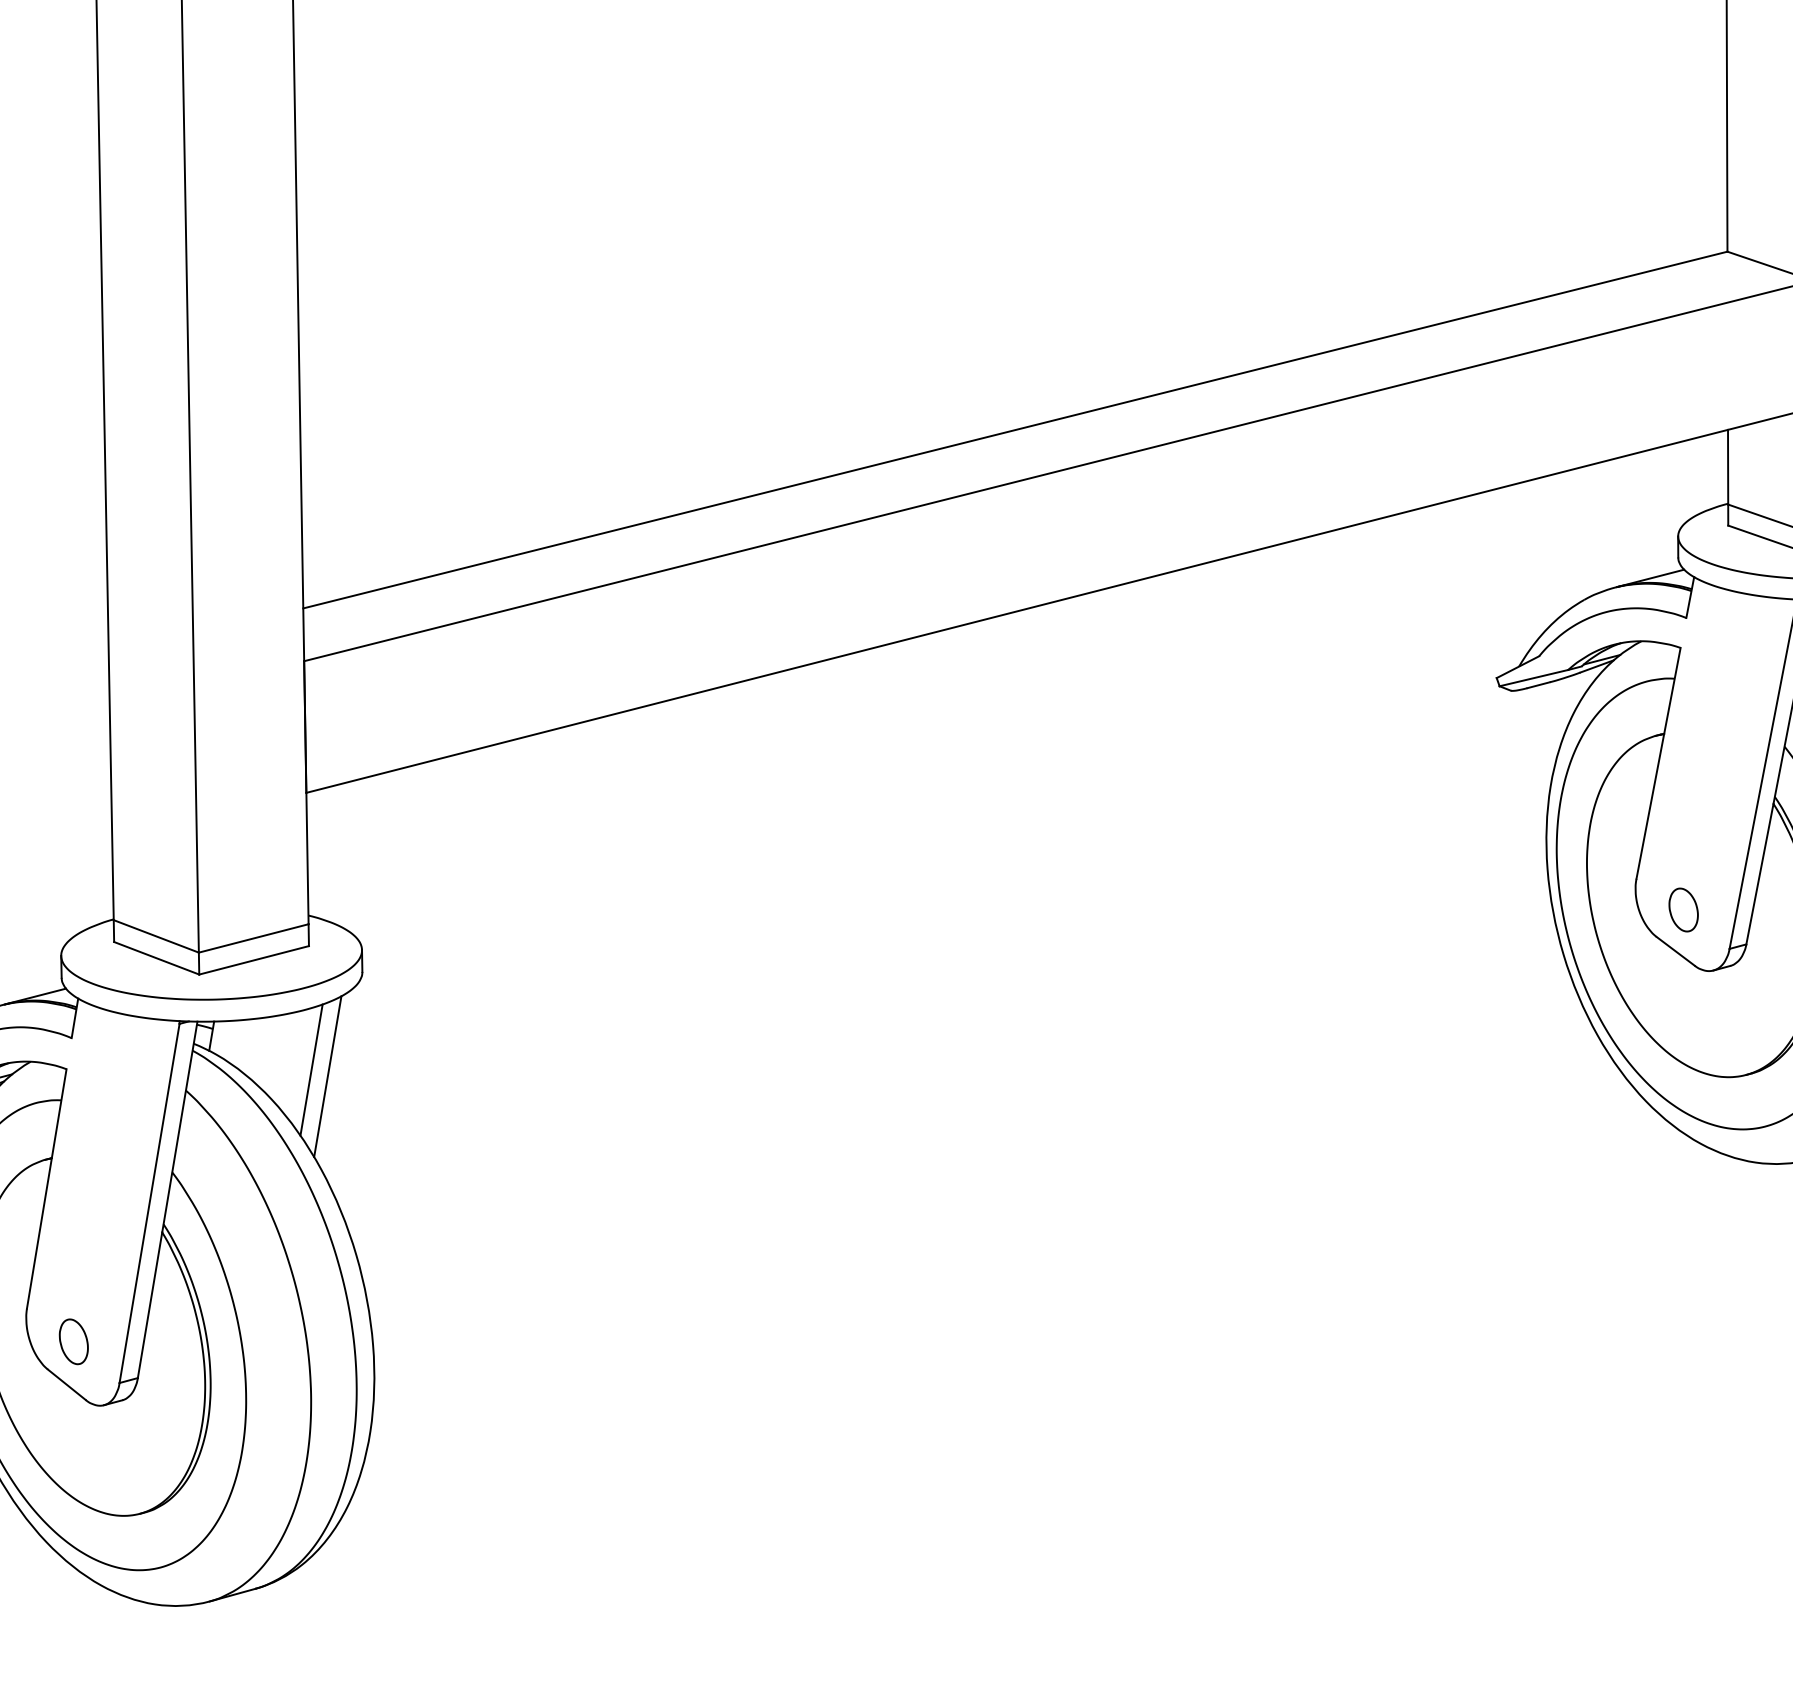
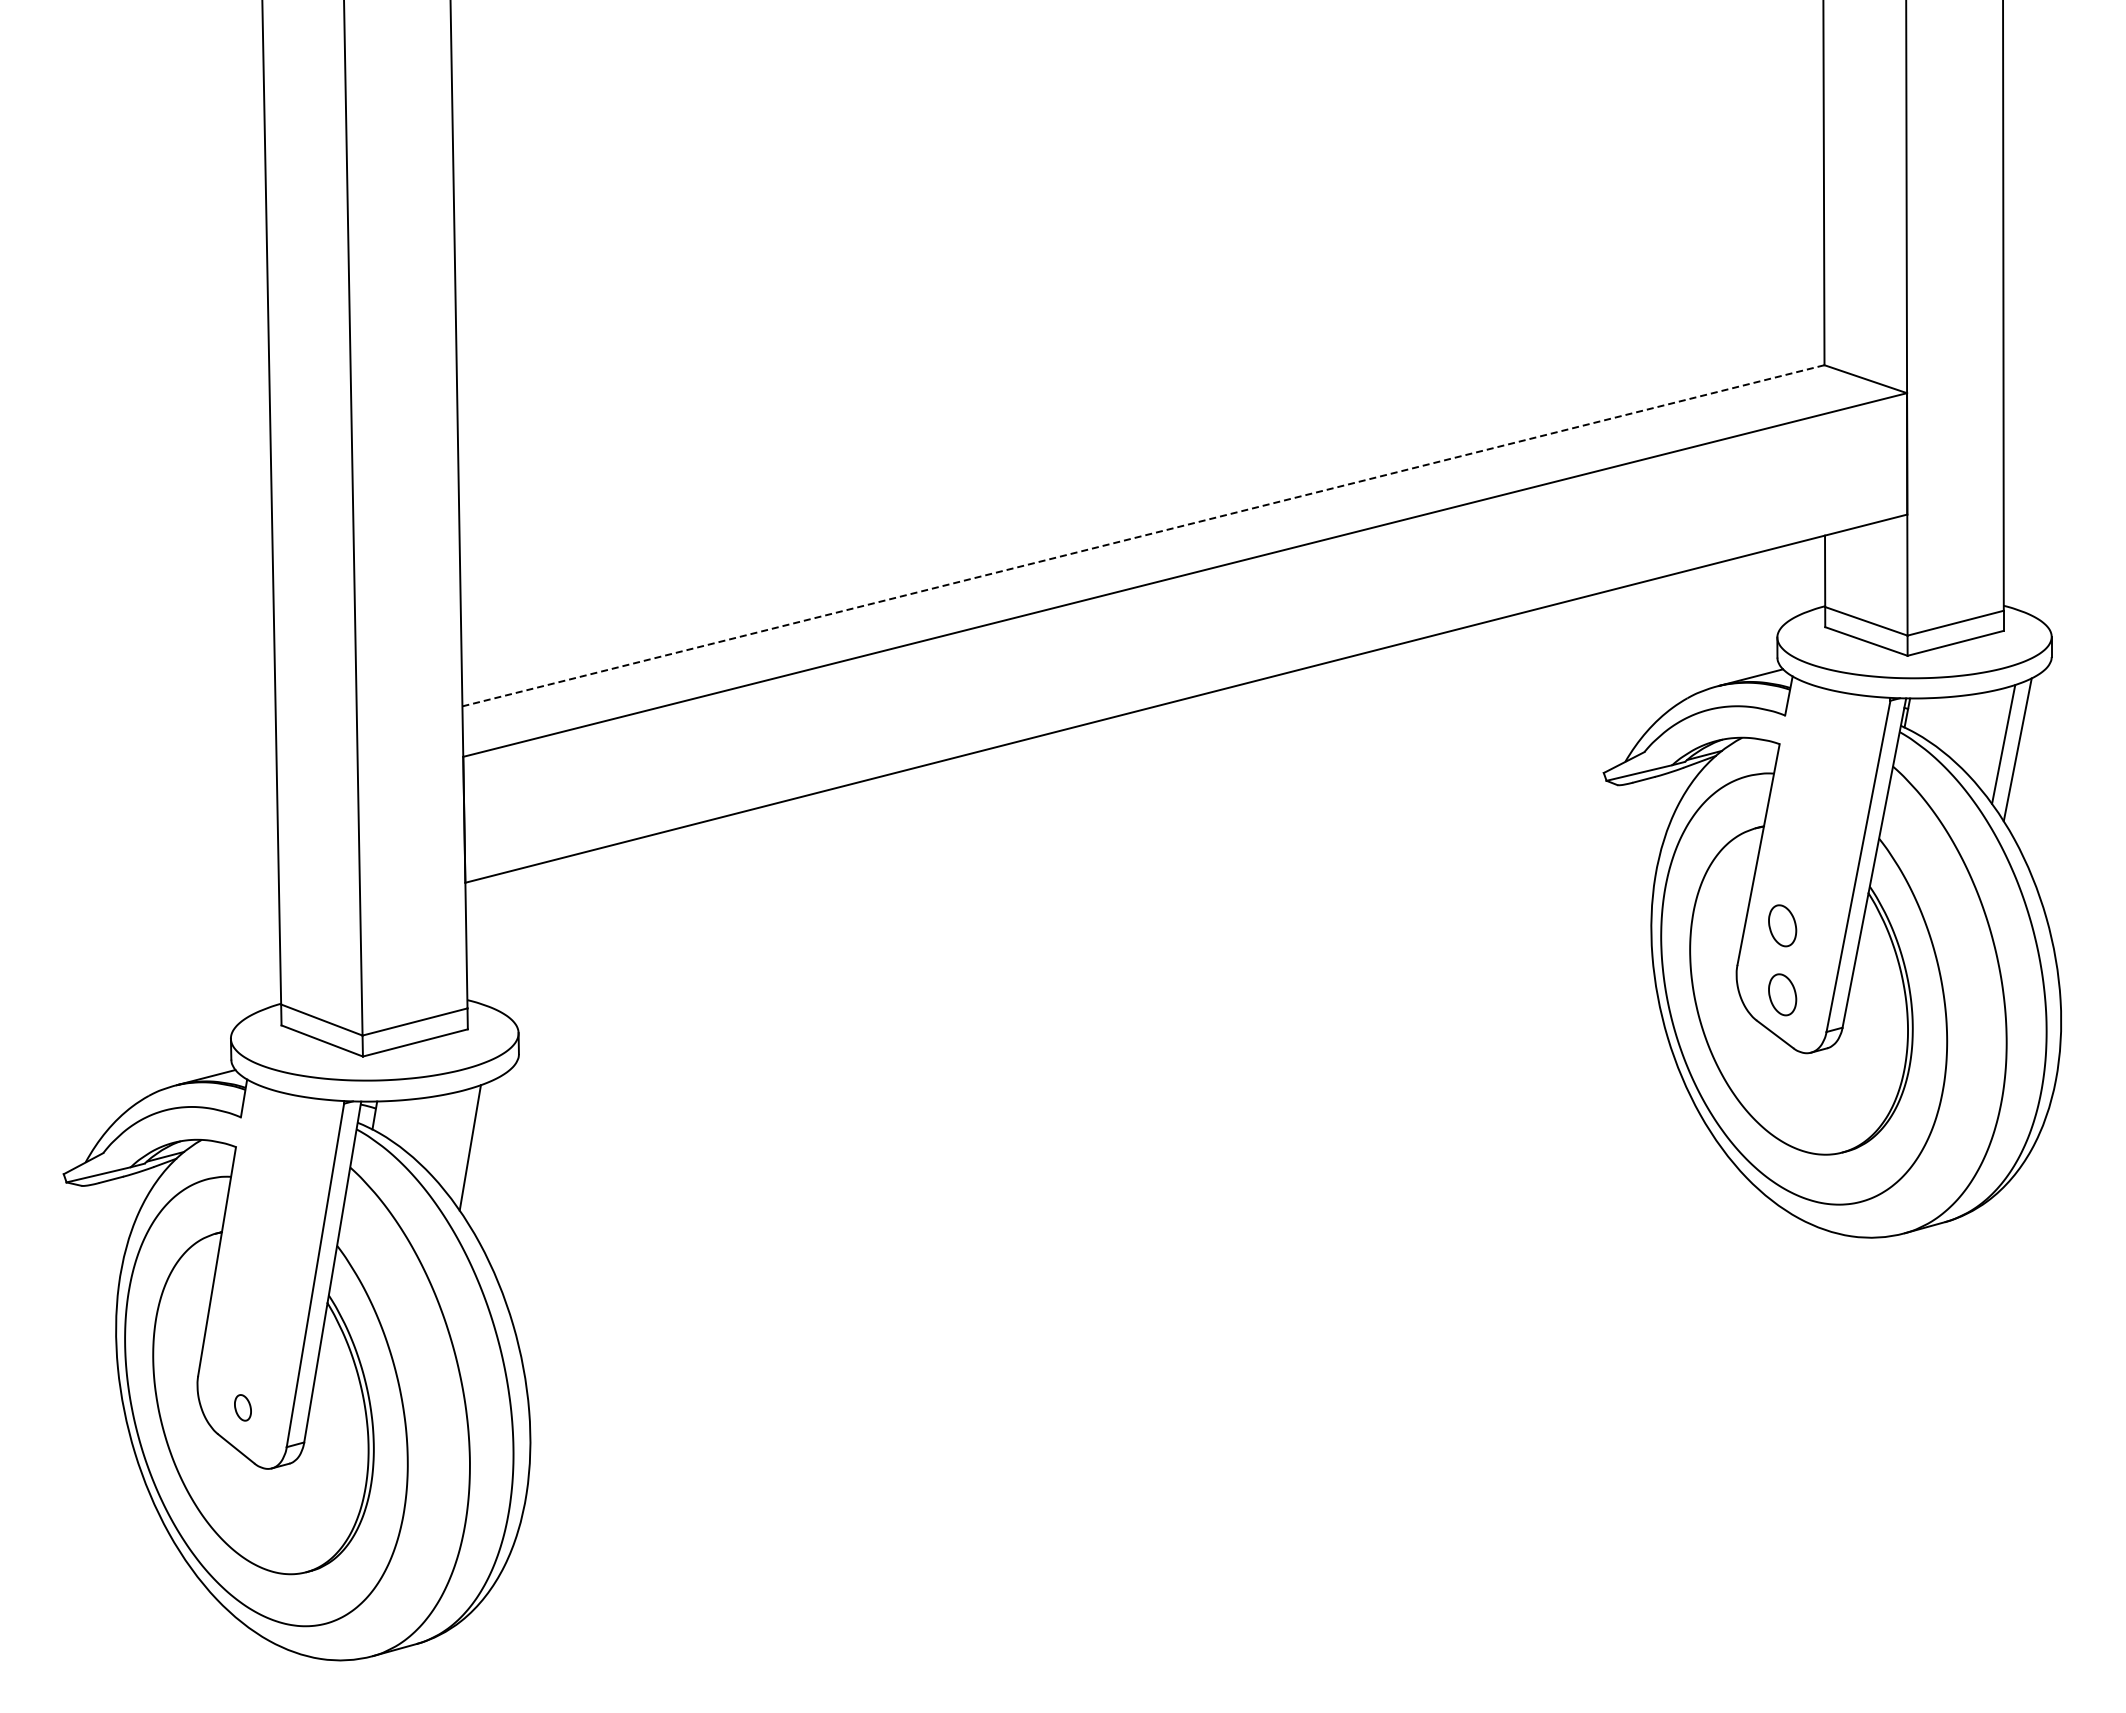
line: (1015, 429) -> (1143, 535), solid -> dashed
part: (1683, 837) -> (1782, 925), added
line: (327, 1076) -> (485, 1154), removed
part: (73, 1341) -> (242, 1407), size x0.6

